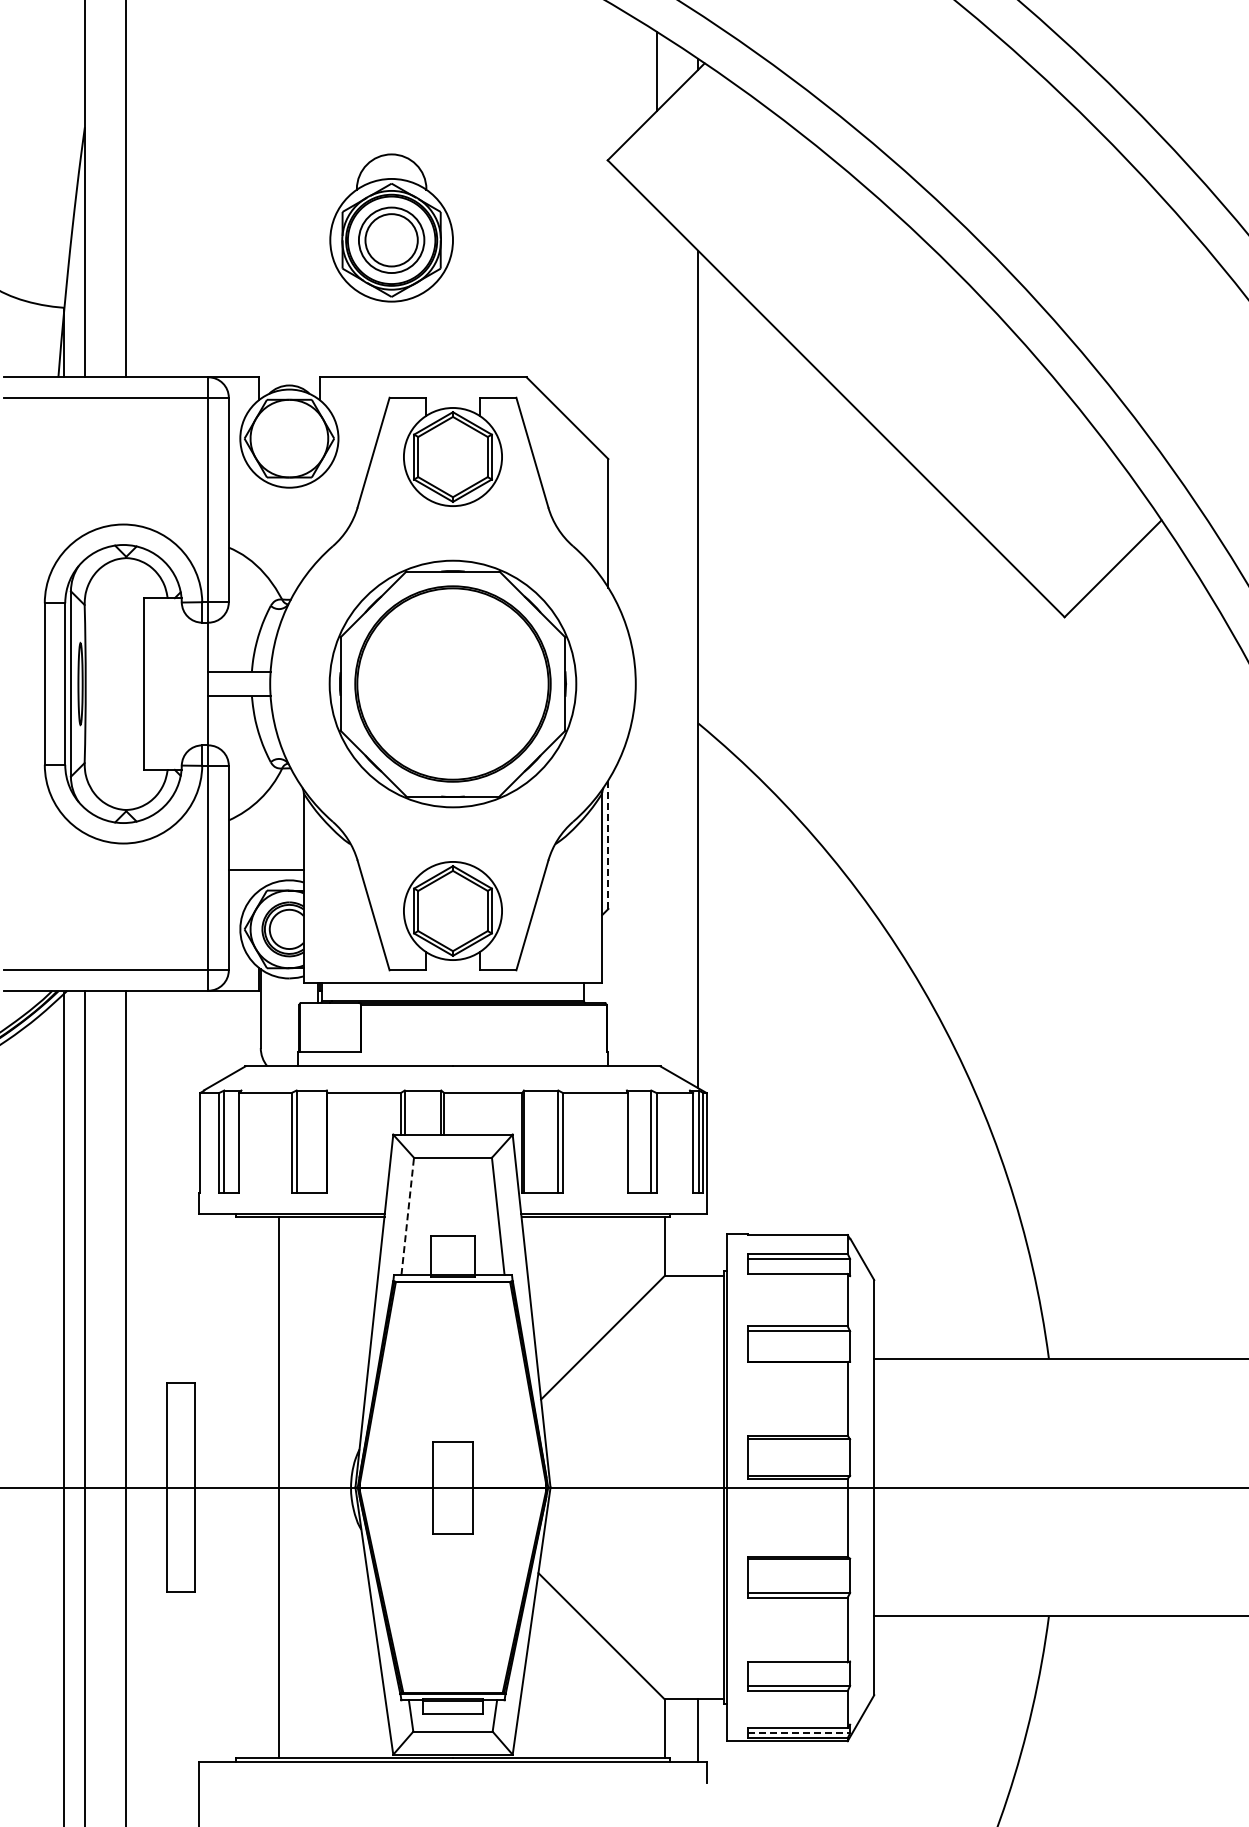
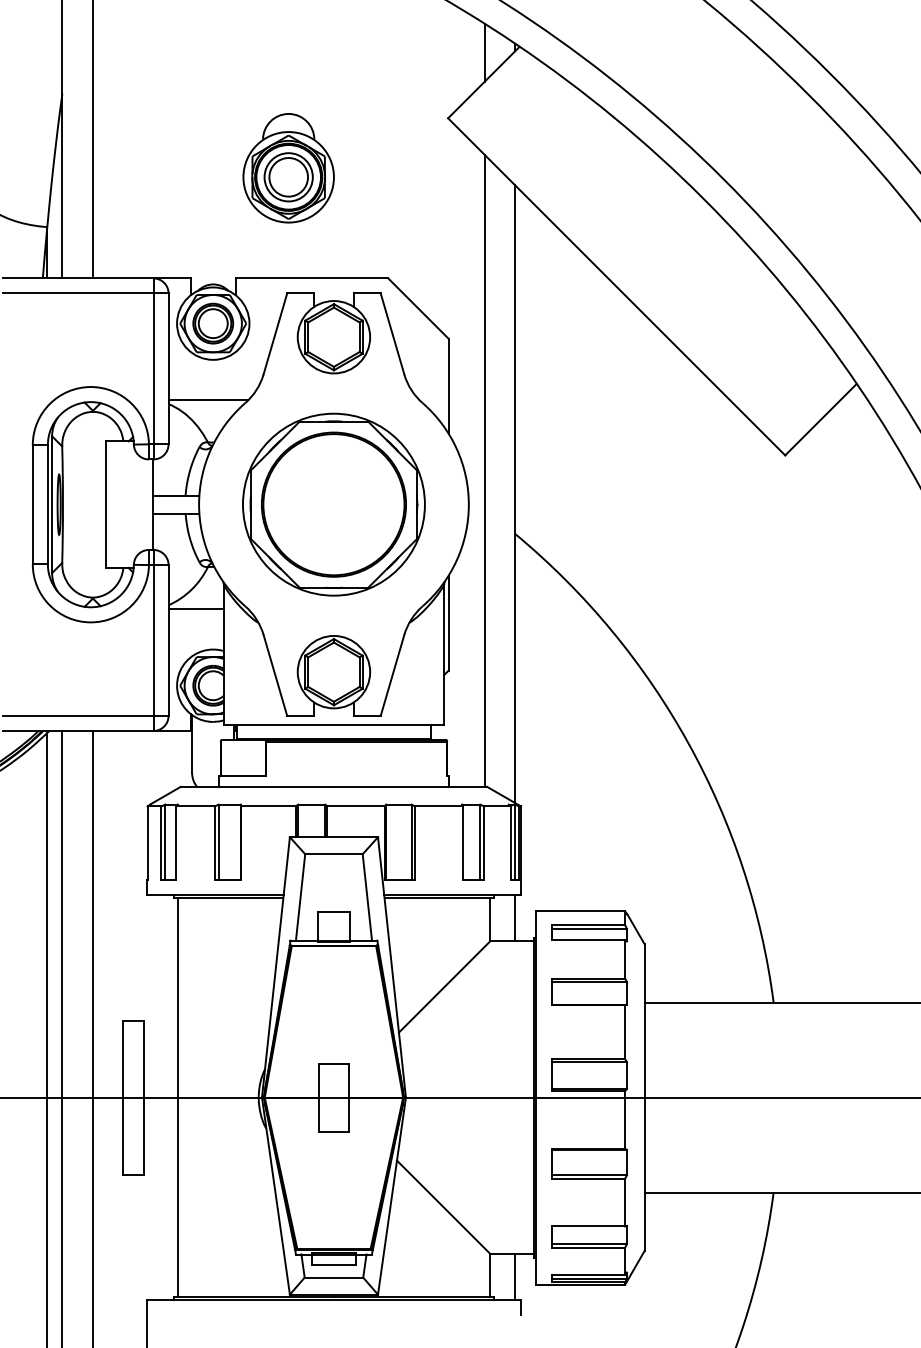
part: (289, 438) -> (213, 323), added
line: (282, 542) -> (208, 400), added
line: (657, 638) -> (484, 471), added
line: (608, 844) -> (448, 623), dashed -> solid
line: (265, 869) -> (195, 609), moved
line: (407, 1216) -> (300, 897), dashed -> solid
line: (698, 1244) -> (515, 918), added
line: (279, 1487) -> (177, 1097), moved
line: (799, 1733) -> (589, 1278), dashed -> solid

